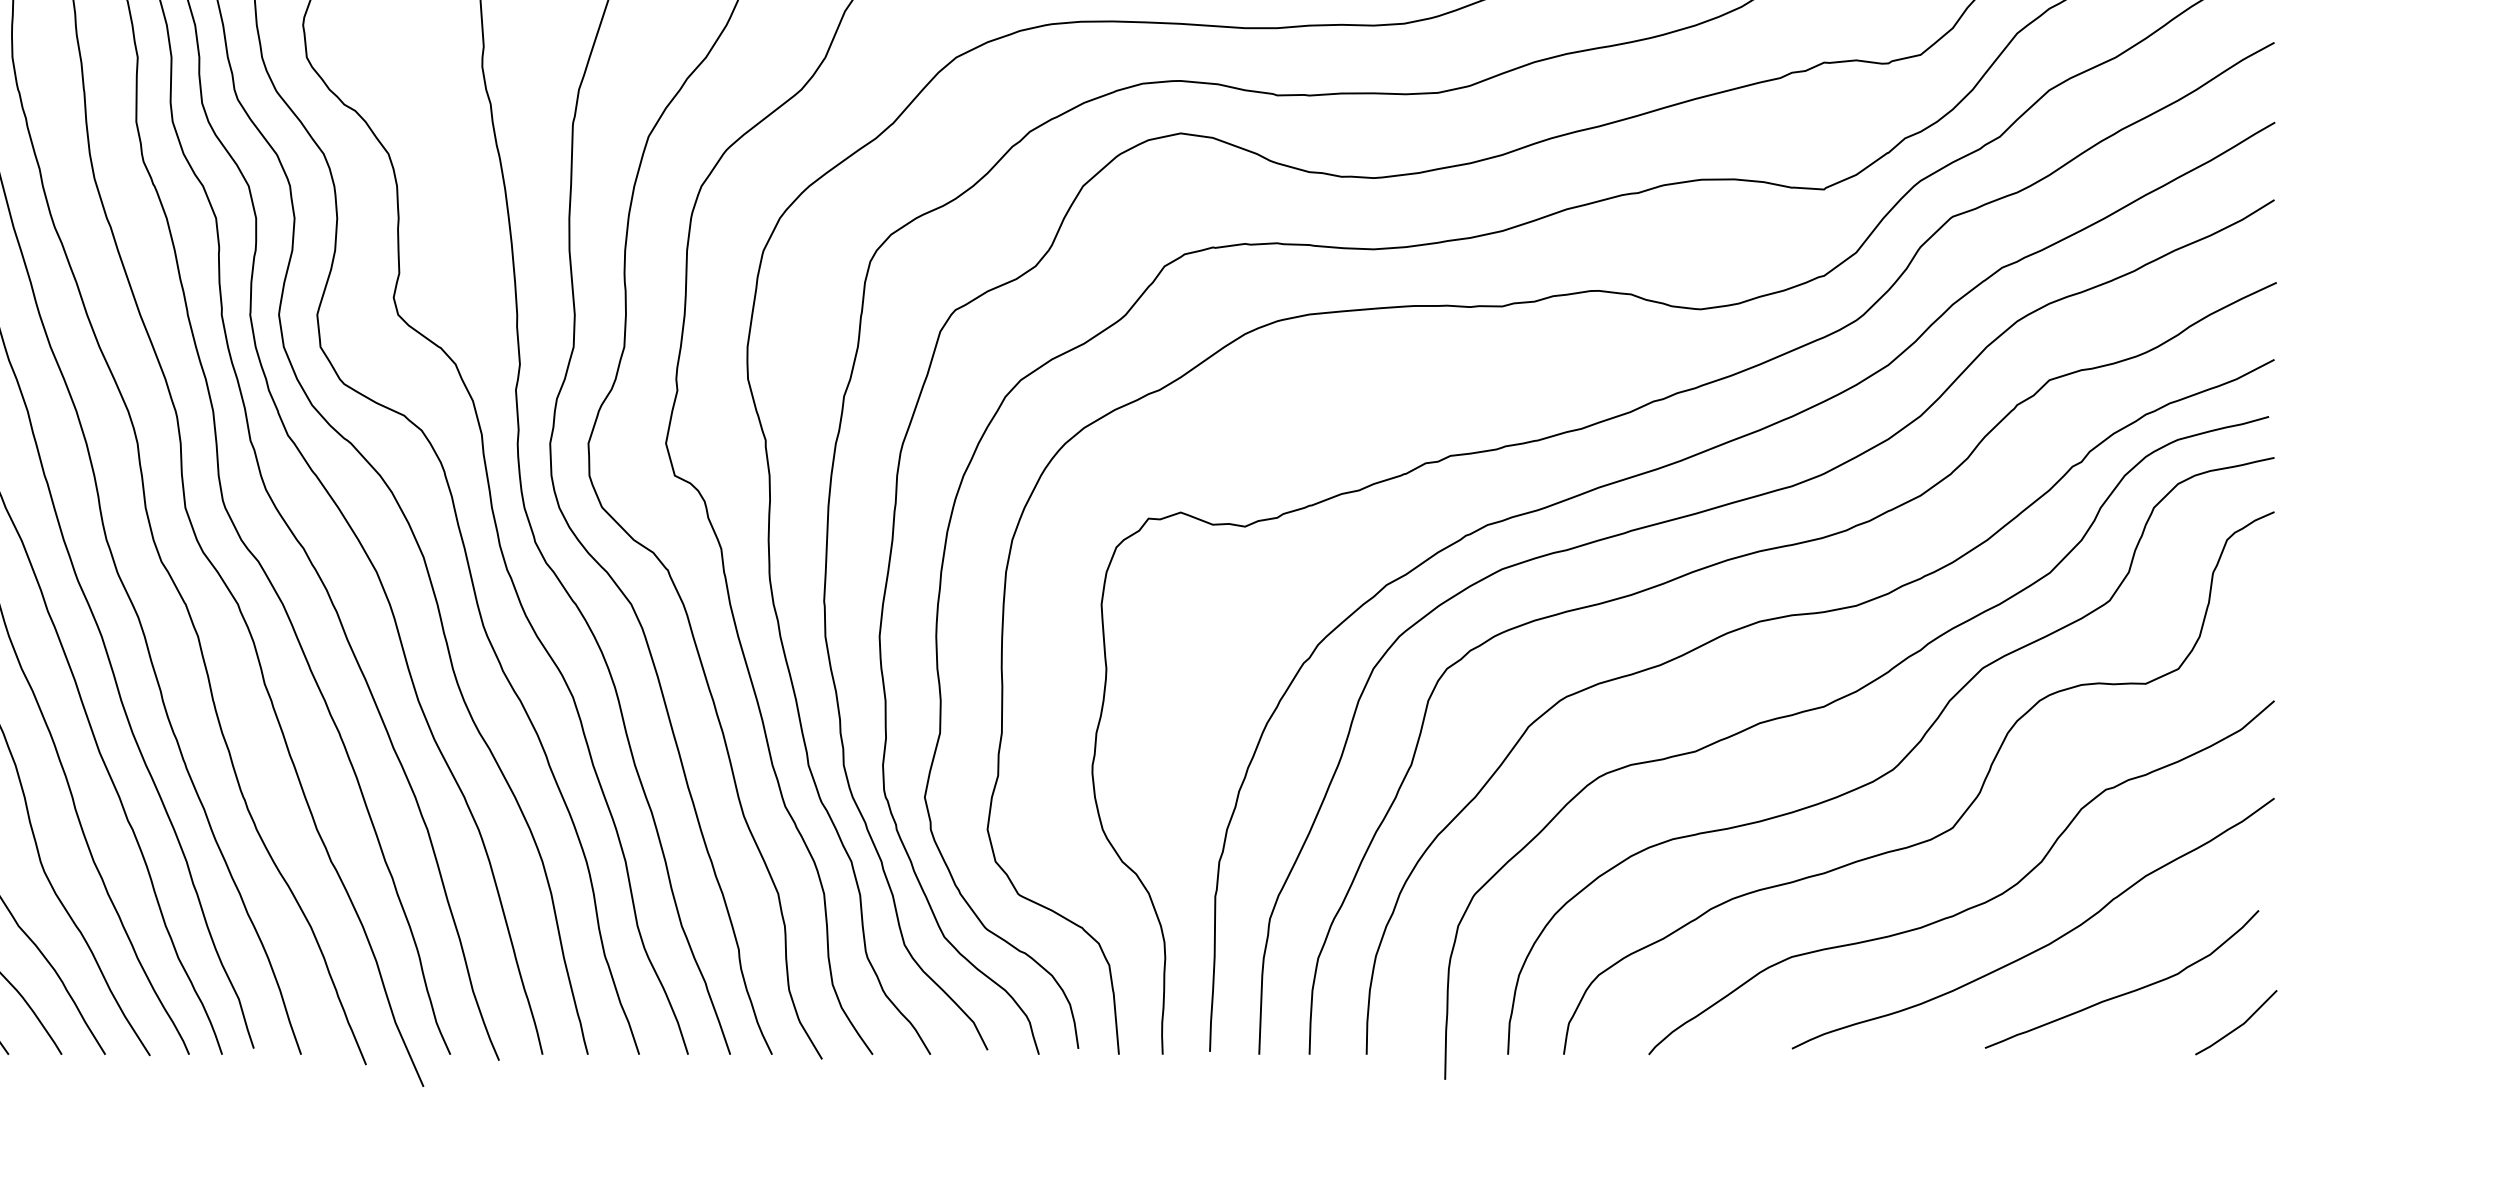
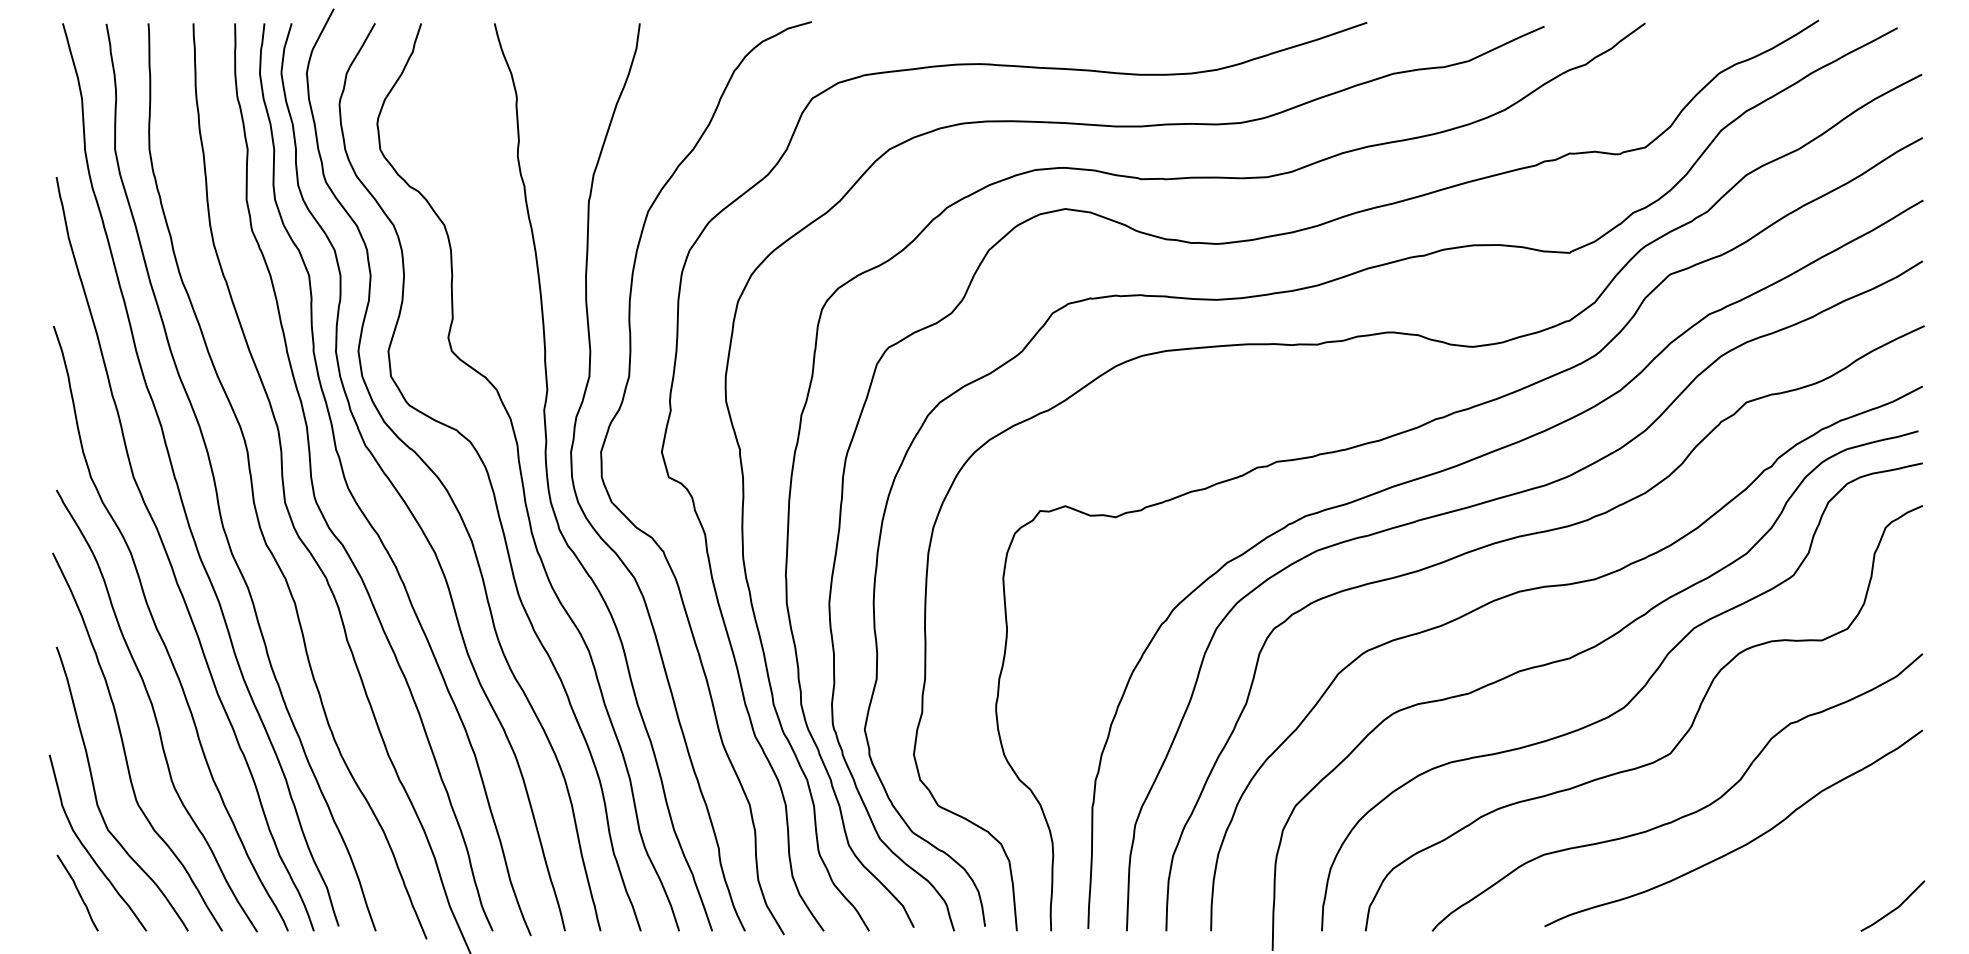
curve: (2124, 992) -> (1805, 882), removed

